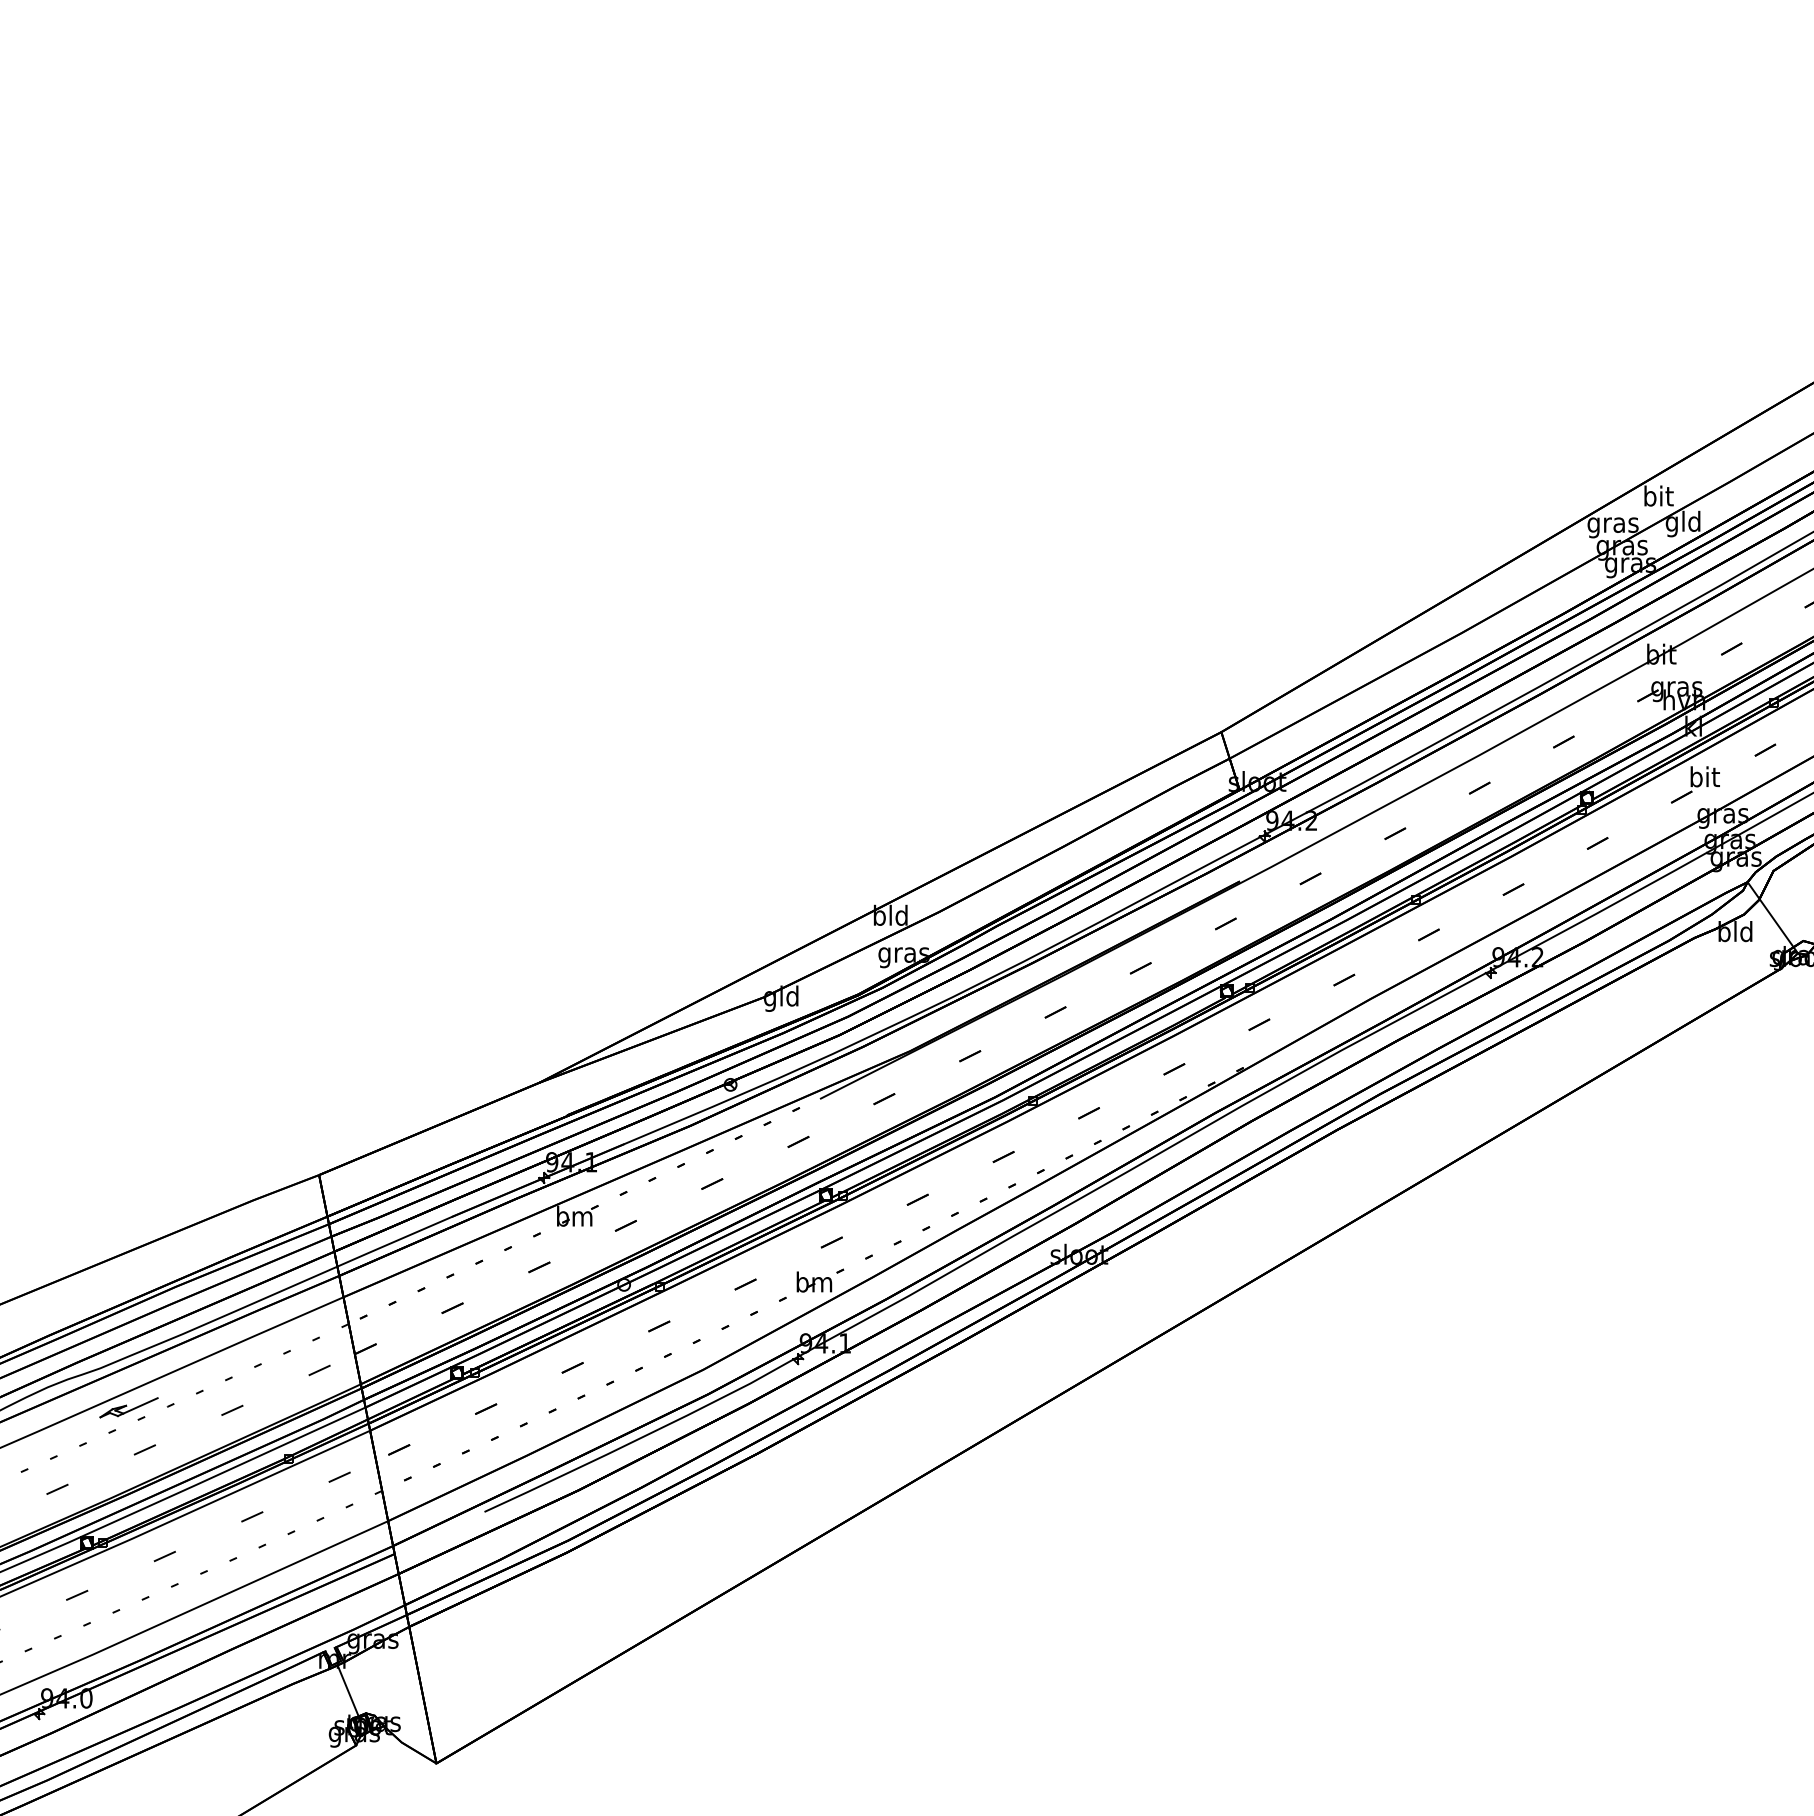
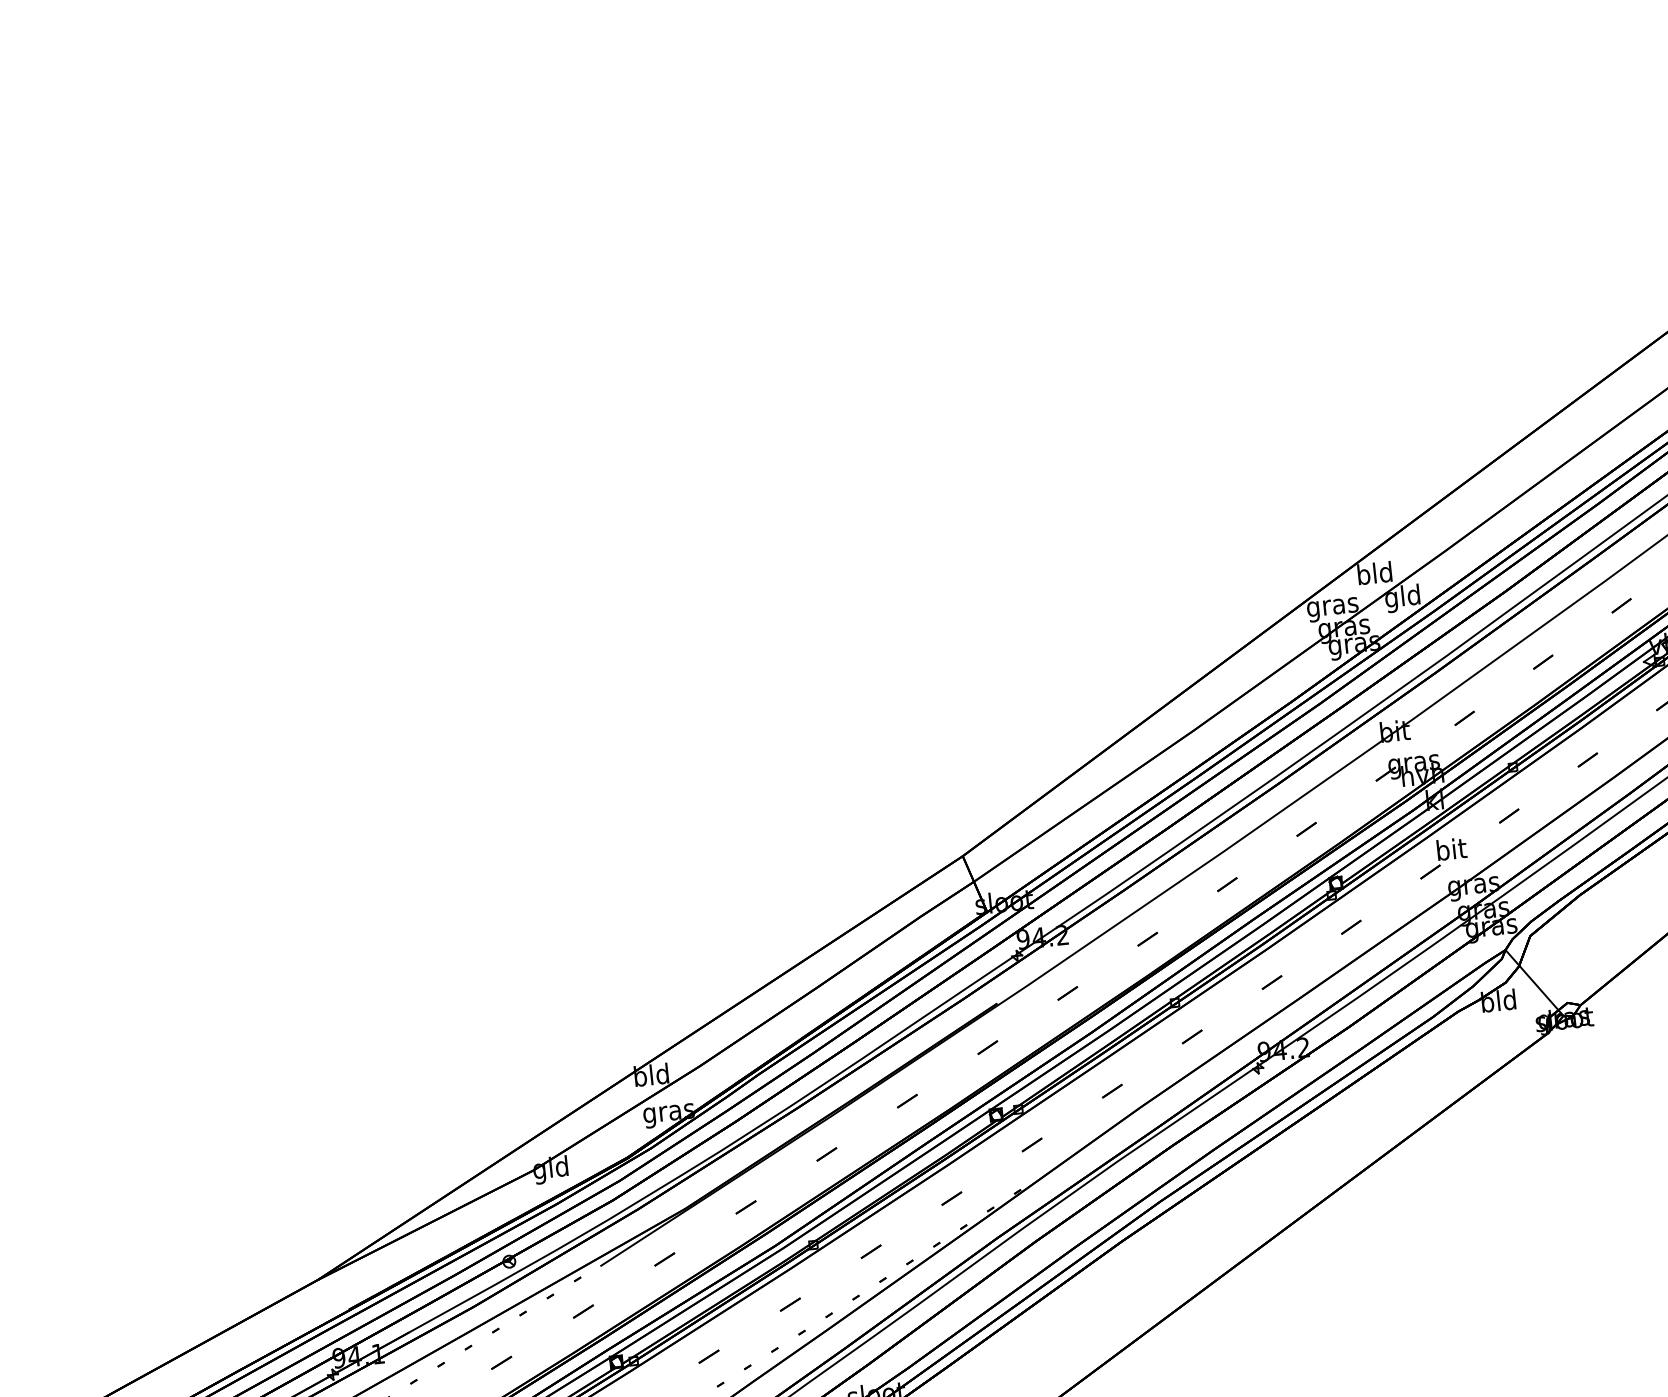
text: (1658, 495) -> (1374, 572), bit -> bld

